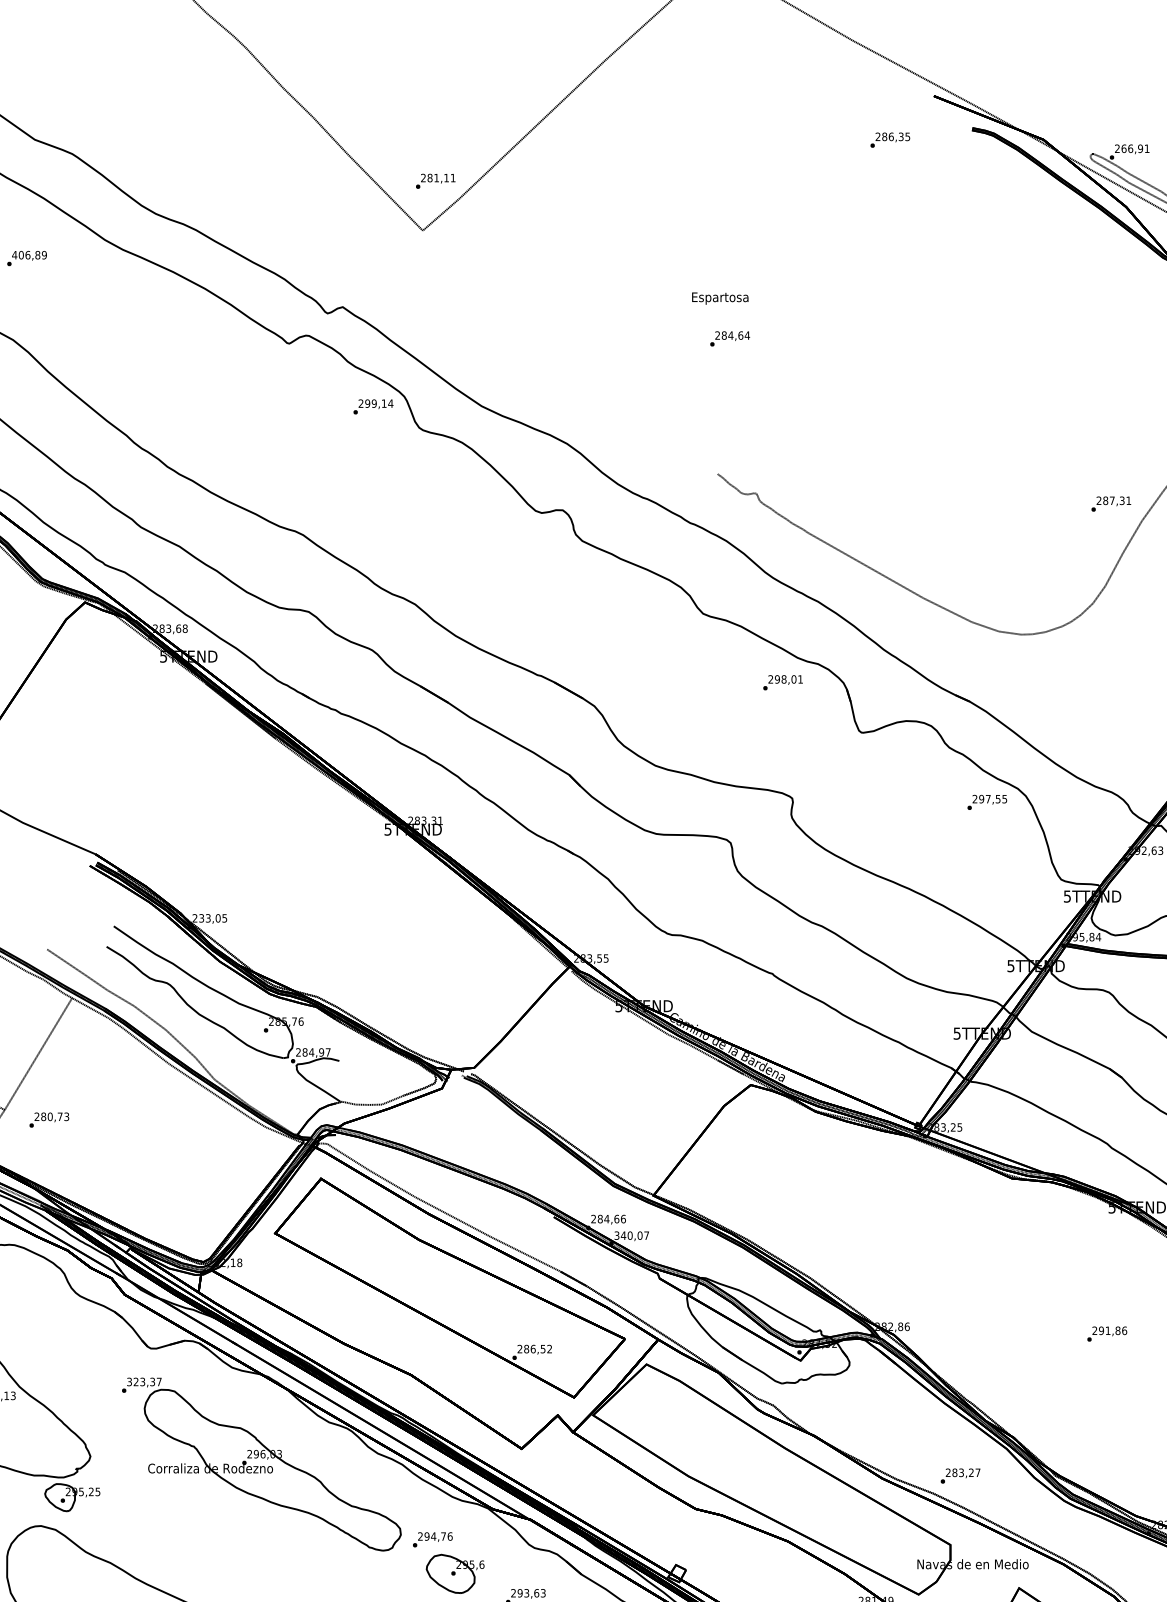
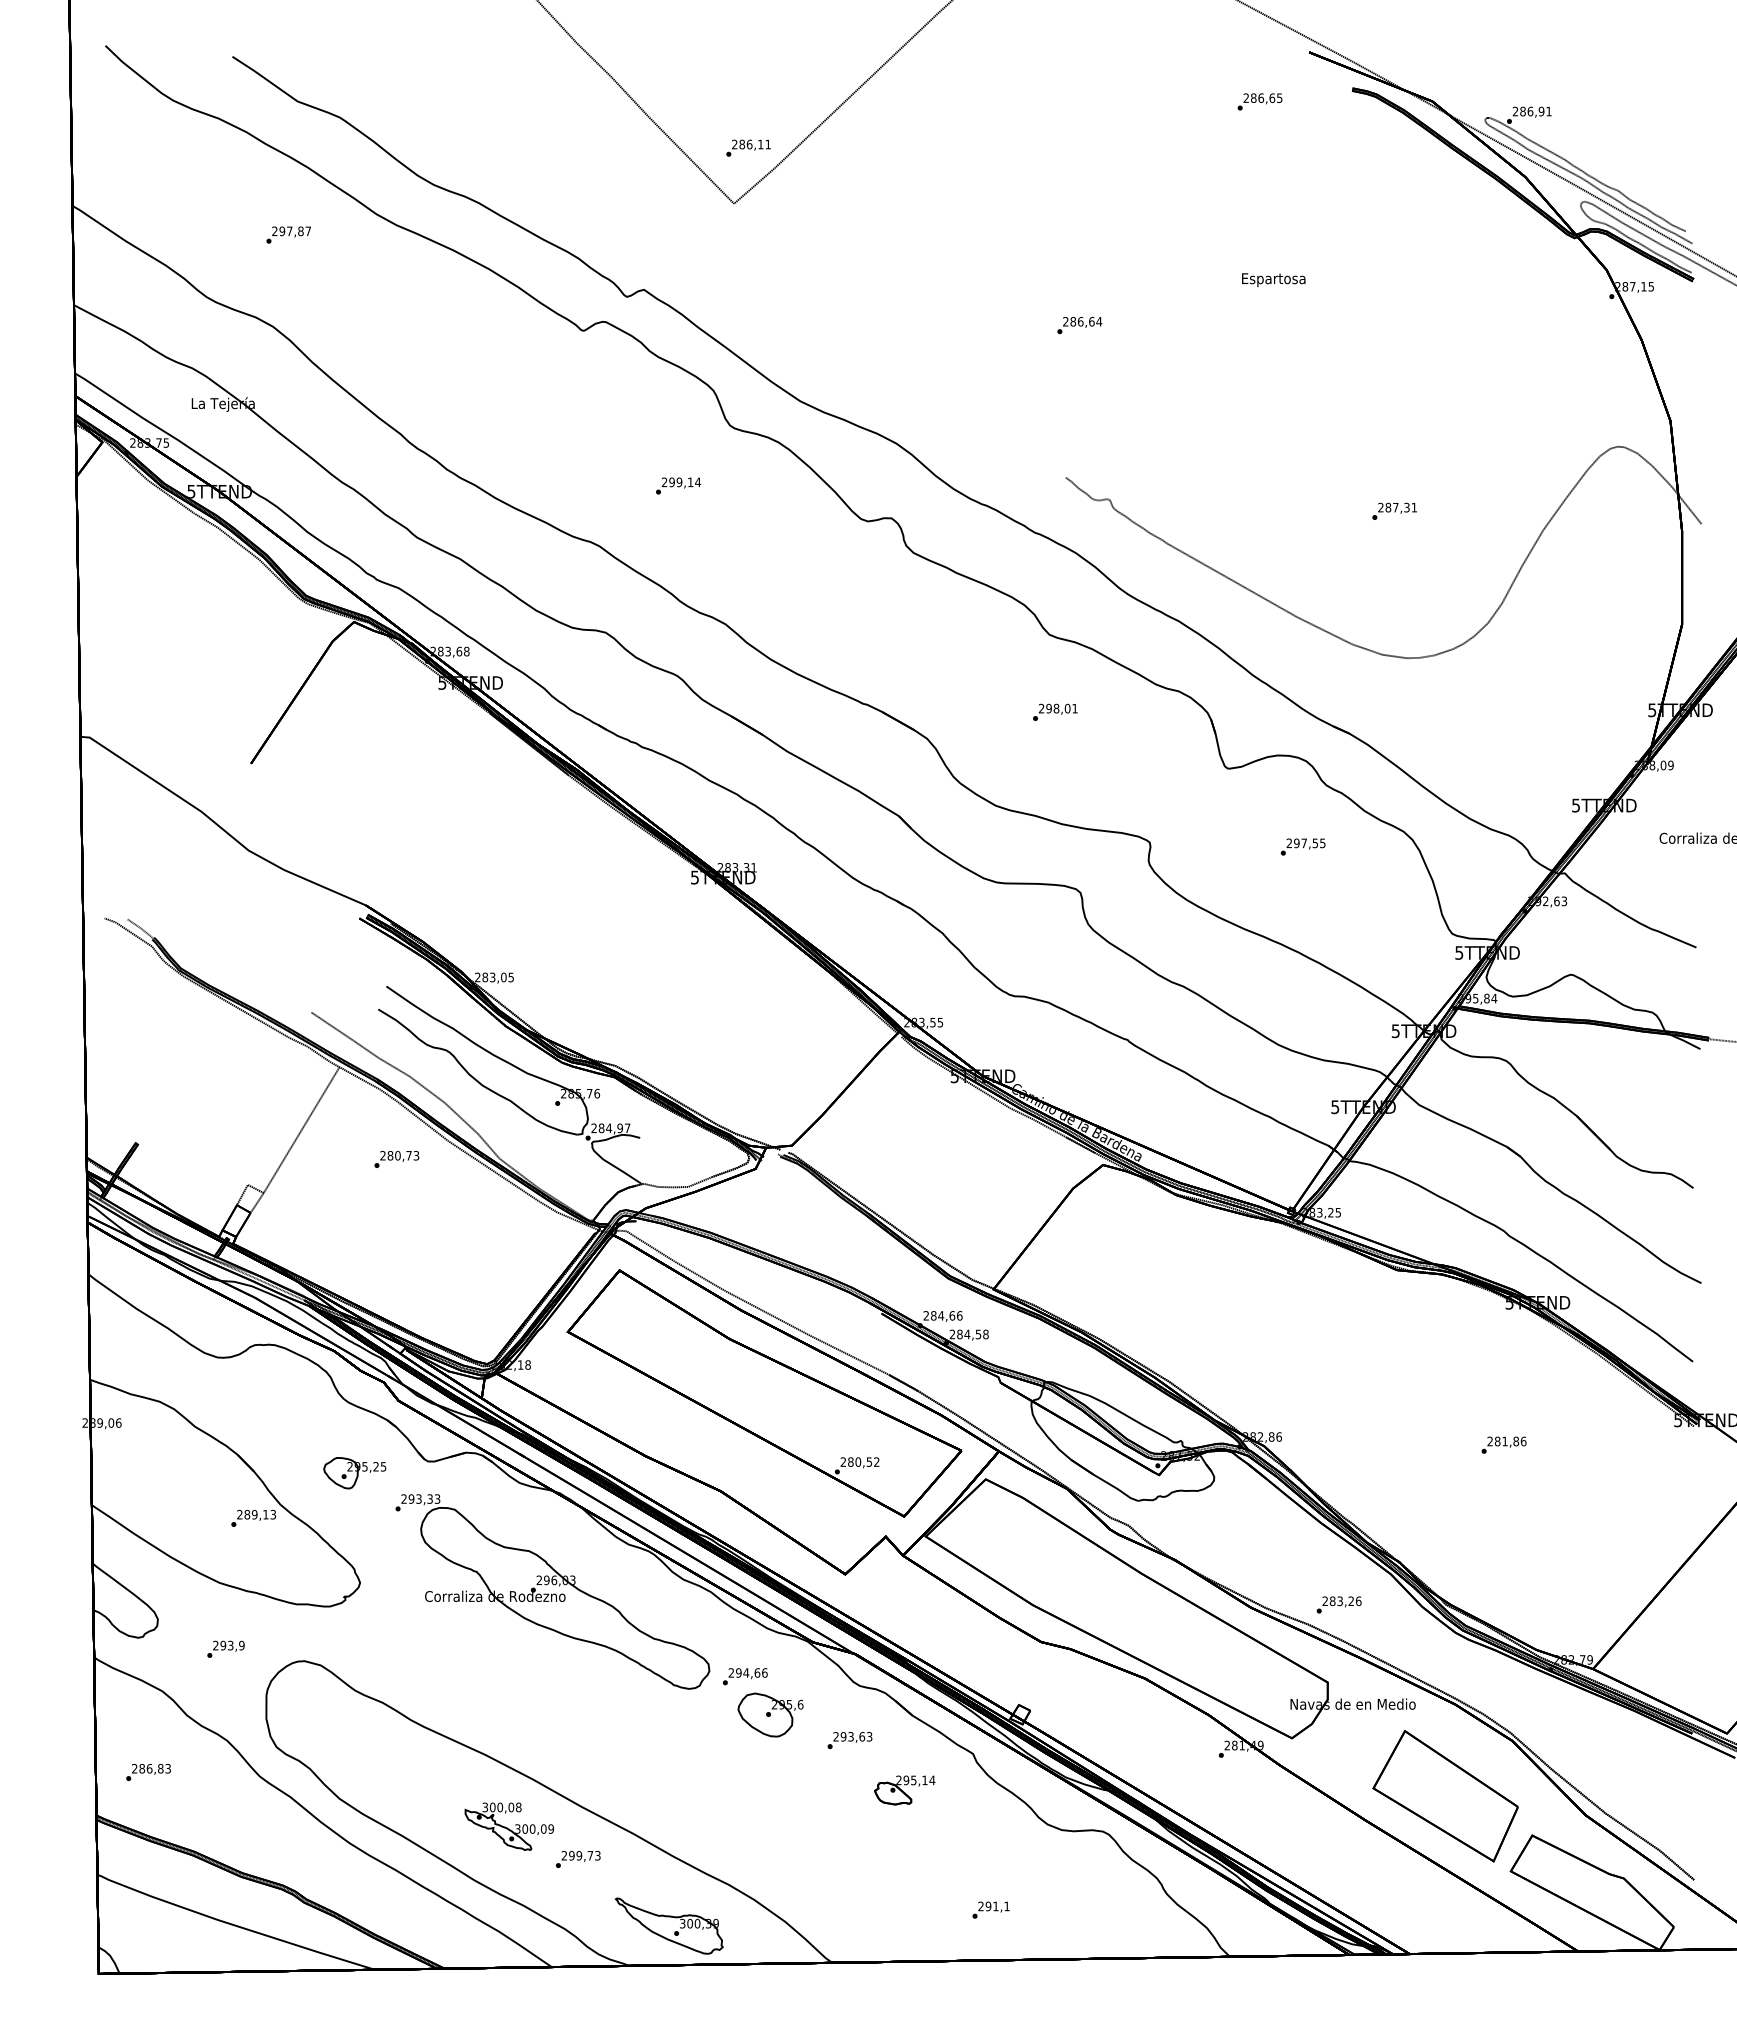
text: (901, 136) -> (1272, 97), 286,35 -> 286,65
text: (1123, 148) -> (1522, 111), 266,91 -> 286,91
text: (436, 178) -> (749, 144), 281,11 -> 286,11
text: (29, 255) -> (291, 231), 406,89 -> 297,87
text: (720, 298) -> (1273, 279), moved
text: (730, 335) -> (1080, 321), 284,64 -> 286,64
text: (373, 406) -> (678, 485), moved
text: (1111, 503) -> (1394, 510), moved
text: (783, 681) -> (1055, 711), moved
text: (986, 801) -> (1302, 846), moved
text: (201, 918) -> (485, 977), 233,05 -> 283,05
text: (49, 1120) -> (396, 1159), moved
text: (631, 1235) -> (968, 1334), 340,07 -> 284,58
text: (1101, 1330) -> (1497, 1441), 291,86 -> 281,86
text: (533, 1348) -> (858, 1461), 286,52 -> 280,52
text: (144, 1381) -> (420, 1498), 323,37 -> 293,33
text: (977, 1473) -> (1358, 1601), 283,27 -> 283,26
part: (72, 1497) -> (354, 1473), moved
text: (443, 1536) -> (757, 1672), 294,76 -> 294,66

